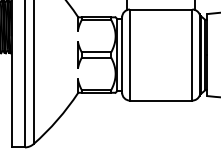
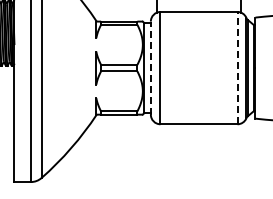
line: (192, 54) -> (237, 67), solid -> dashed
line: (121, 55) -> (150, 68), solid -> dashed

